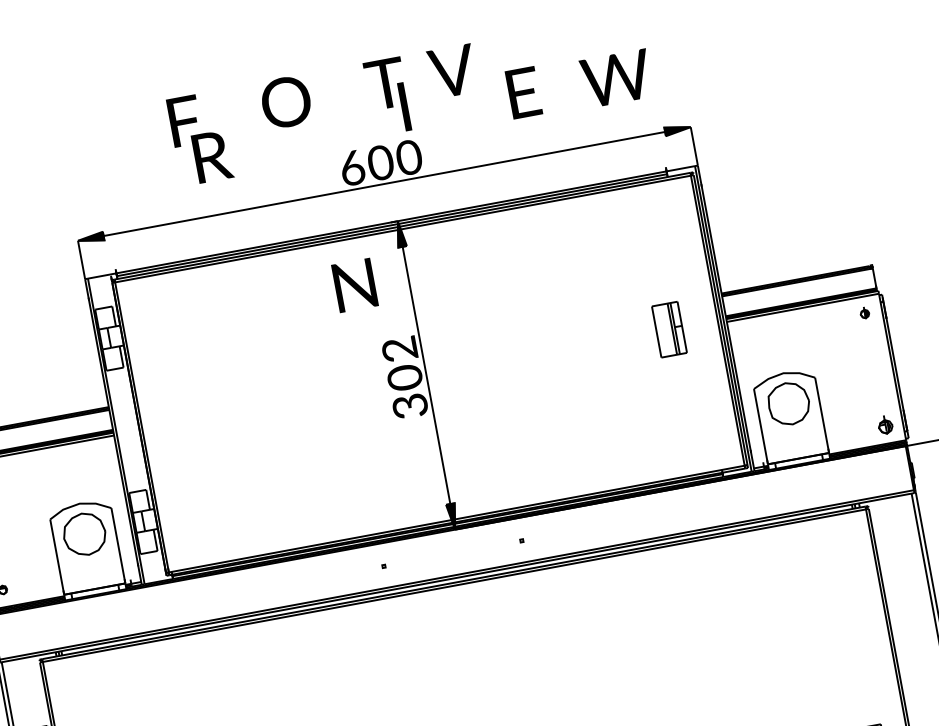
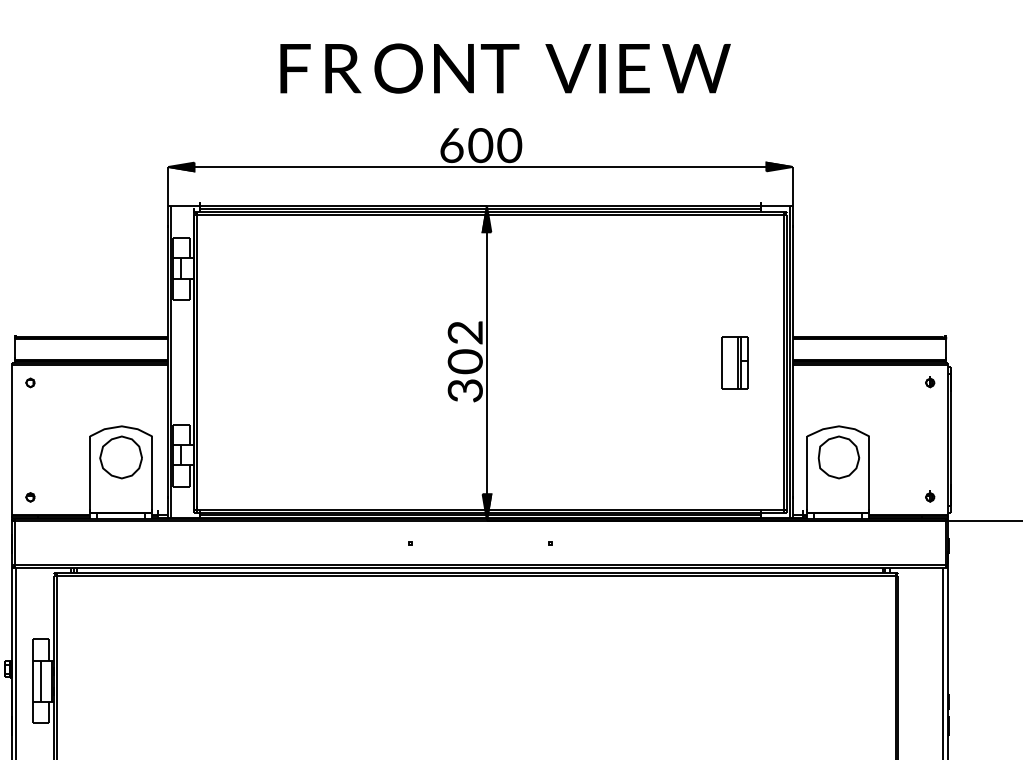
text: (616, 78) -> (696, 68), moved
text: (523, 92) -> (634, 68), moved
text: (404, 106) -> (602, 68), moved
text: (212, 156) -> (343, 68), moved
text: (354, 285) -> (453, 68), moved
part: (885, 425) -> (930, 496), size x0.62

